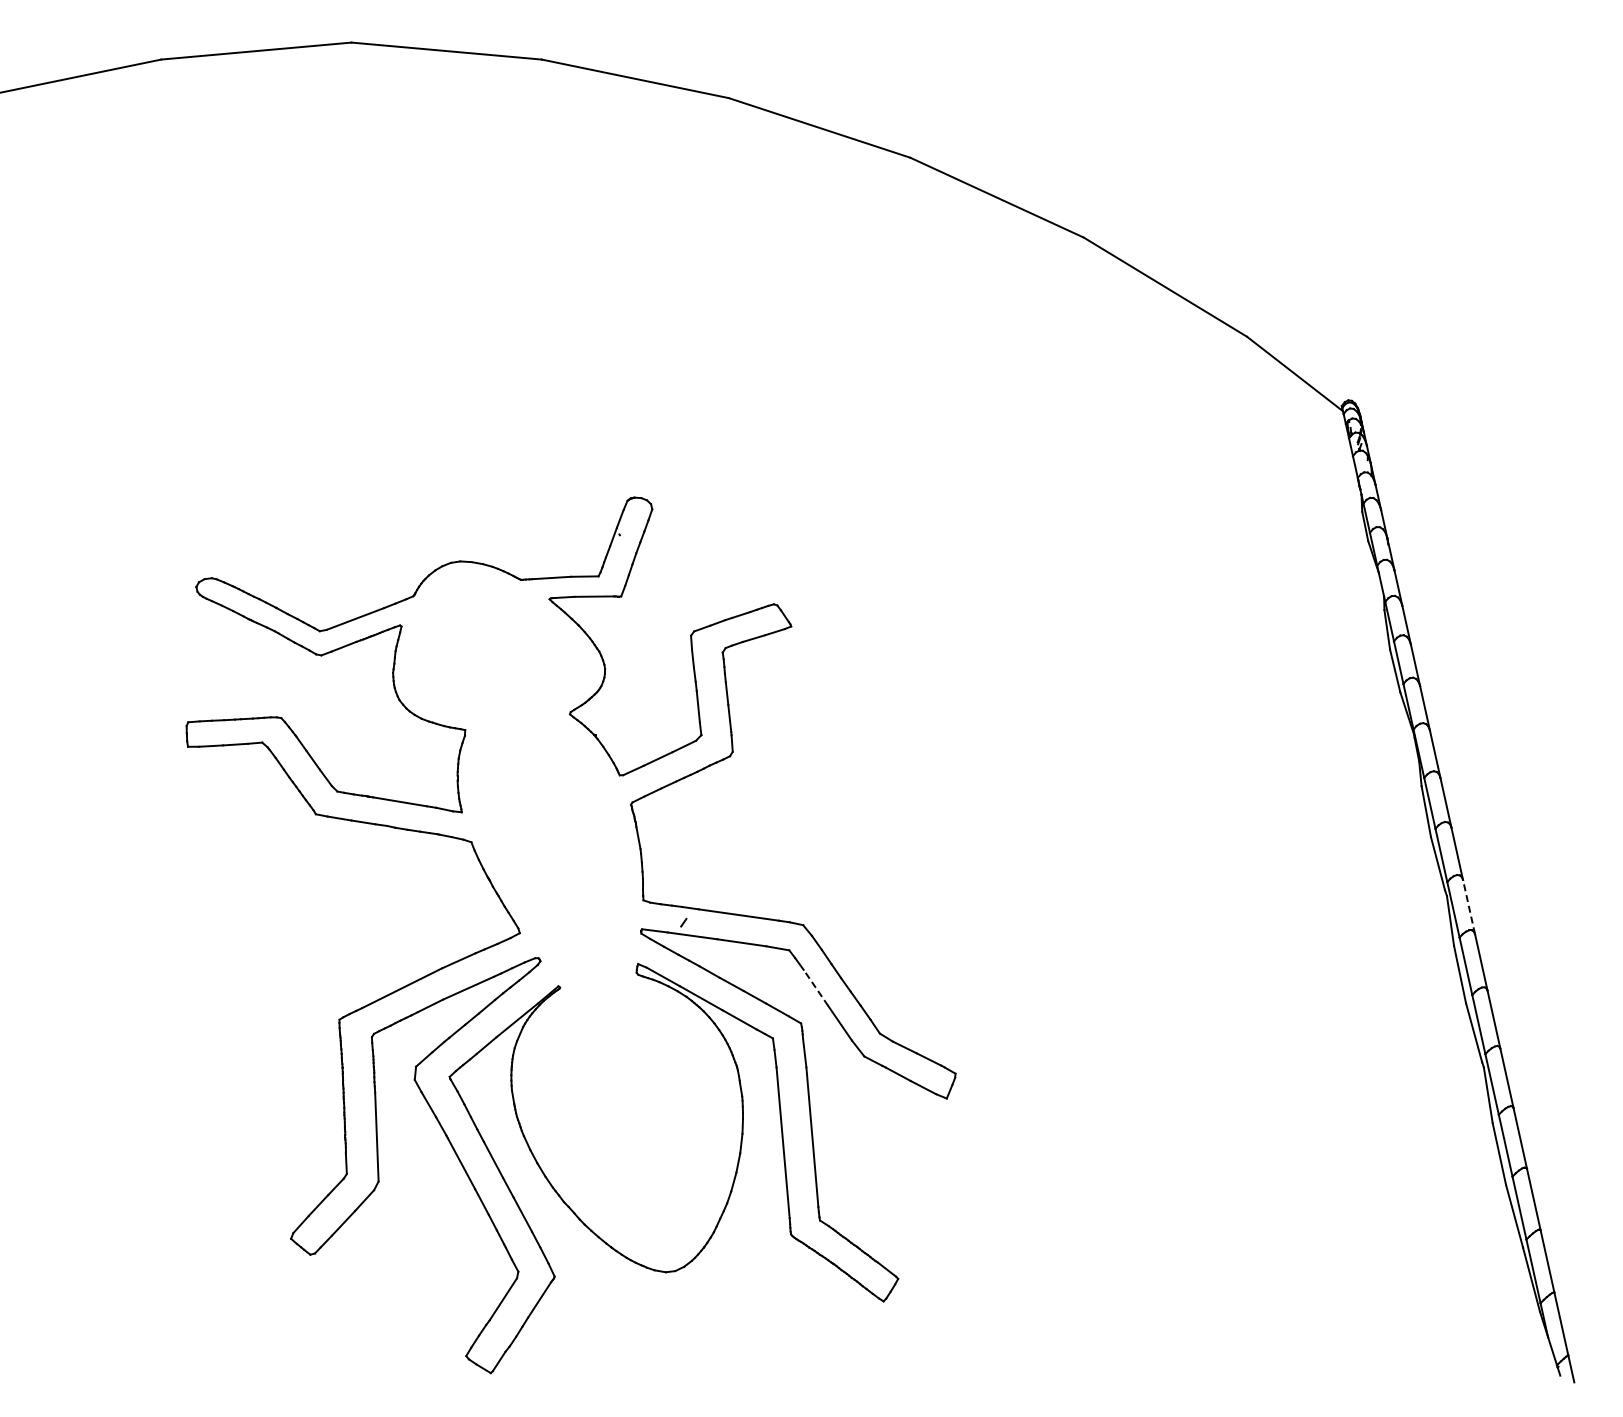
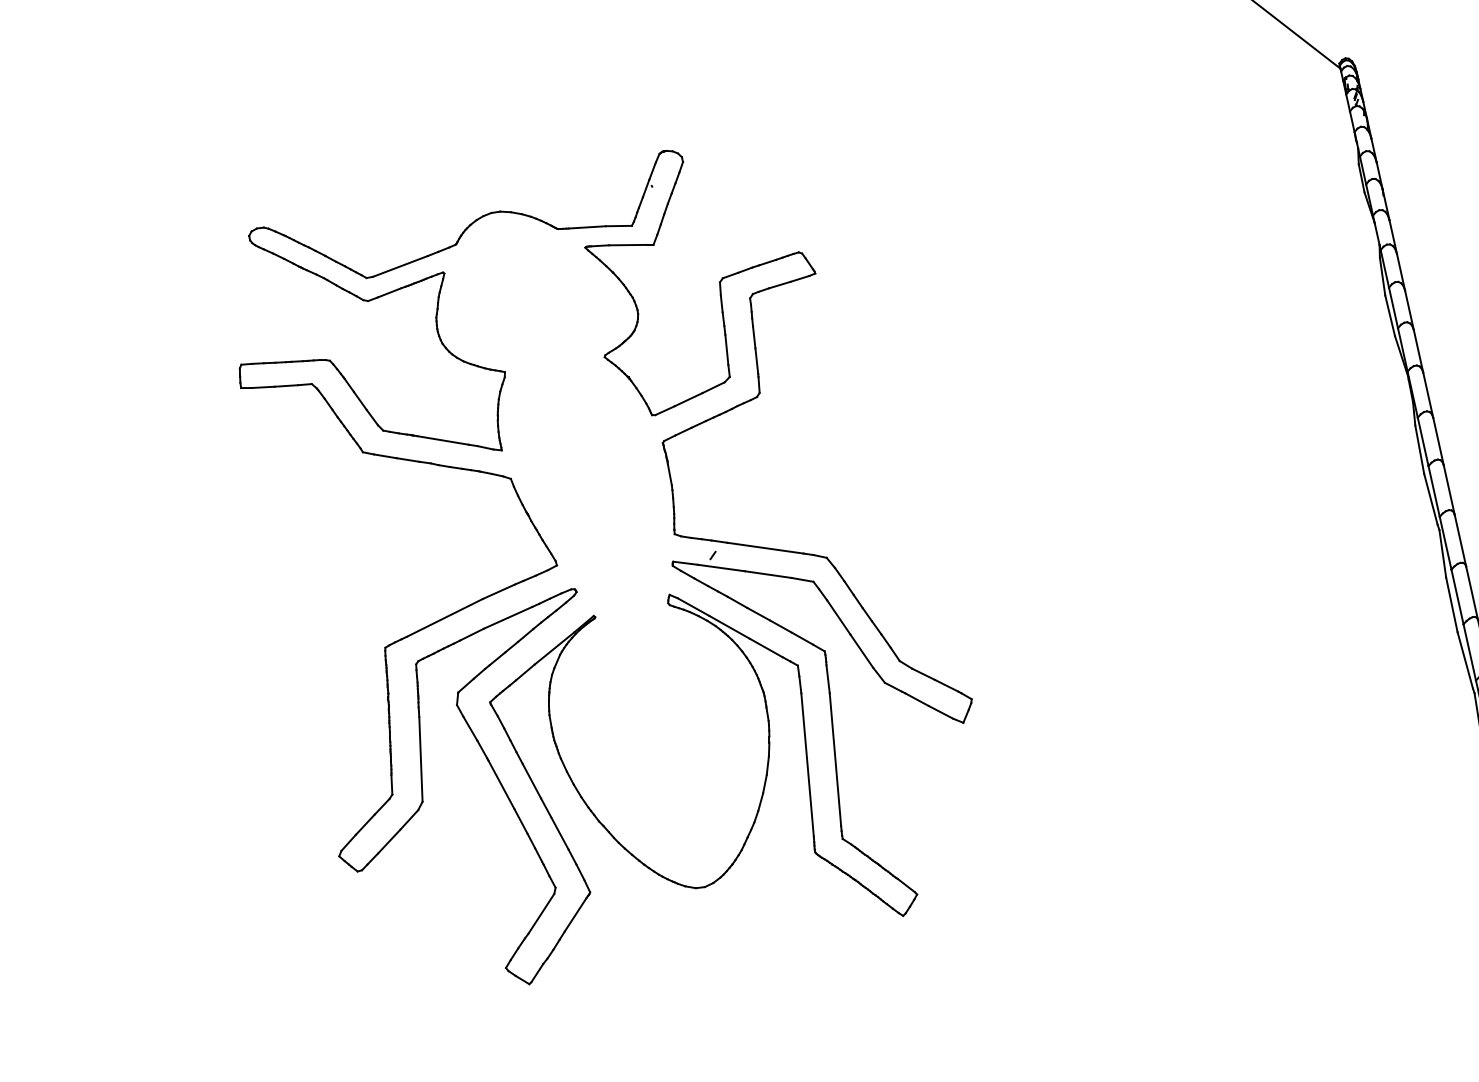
line: (1469, 907) -> (1460, 541), dashed -> solid
line: (815, 987) -> (838, 617), dashed -> solid

